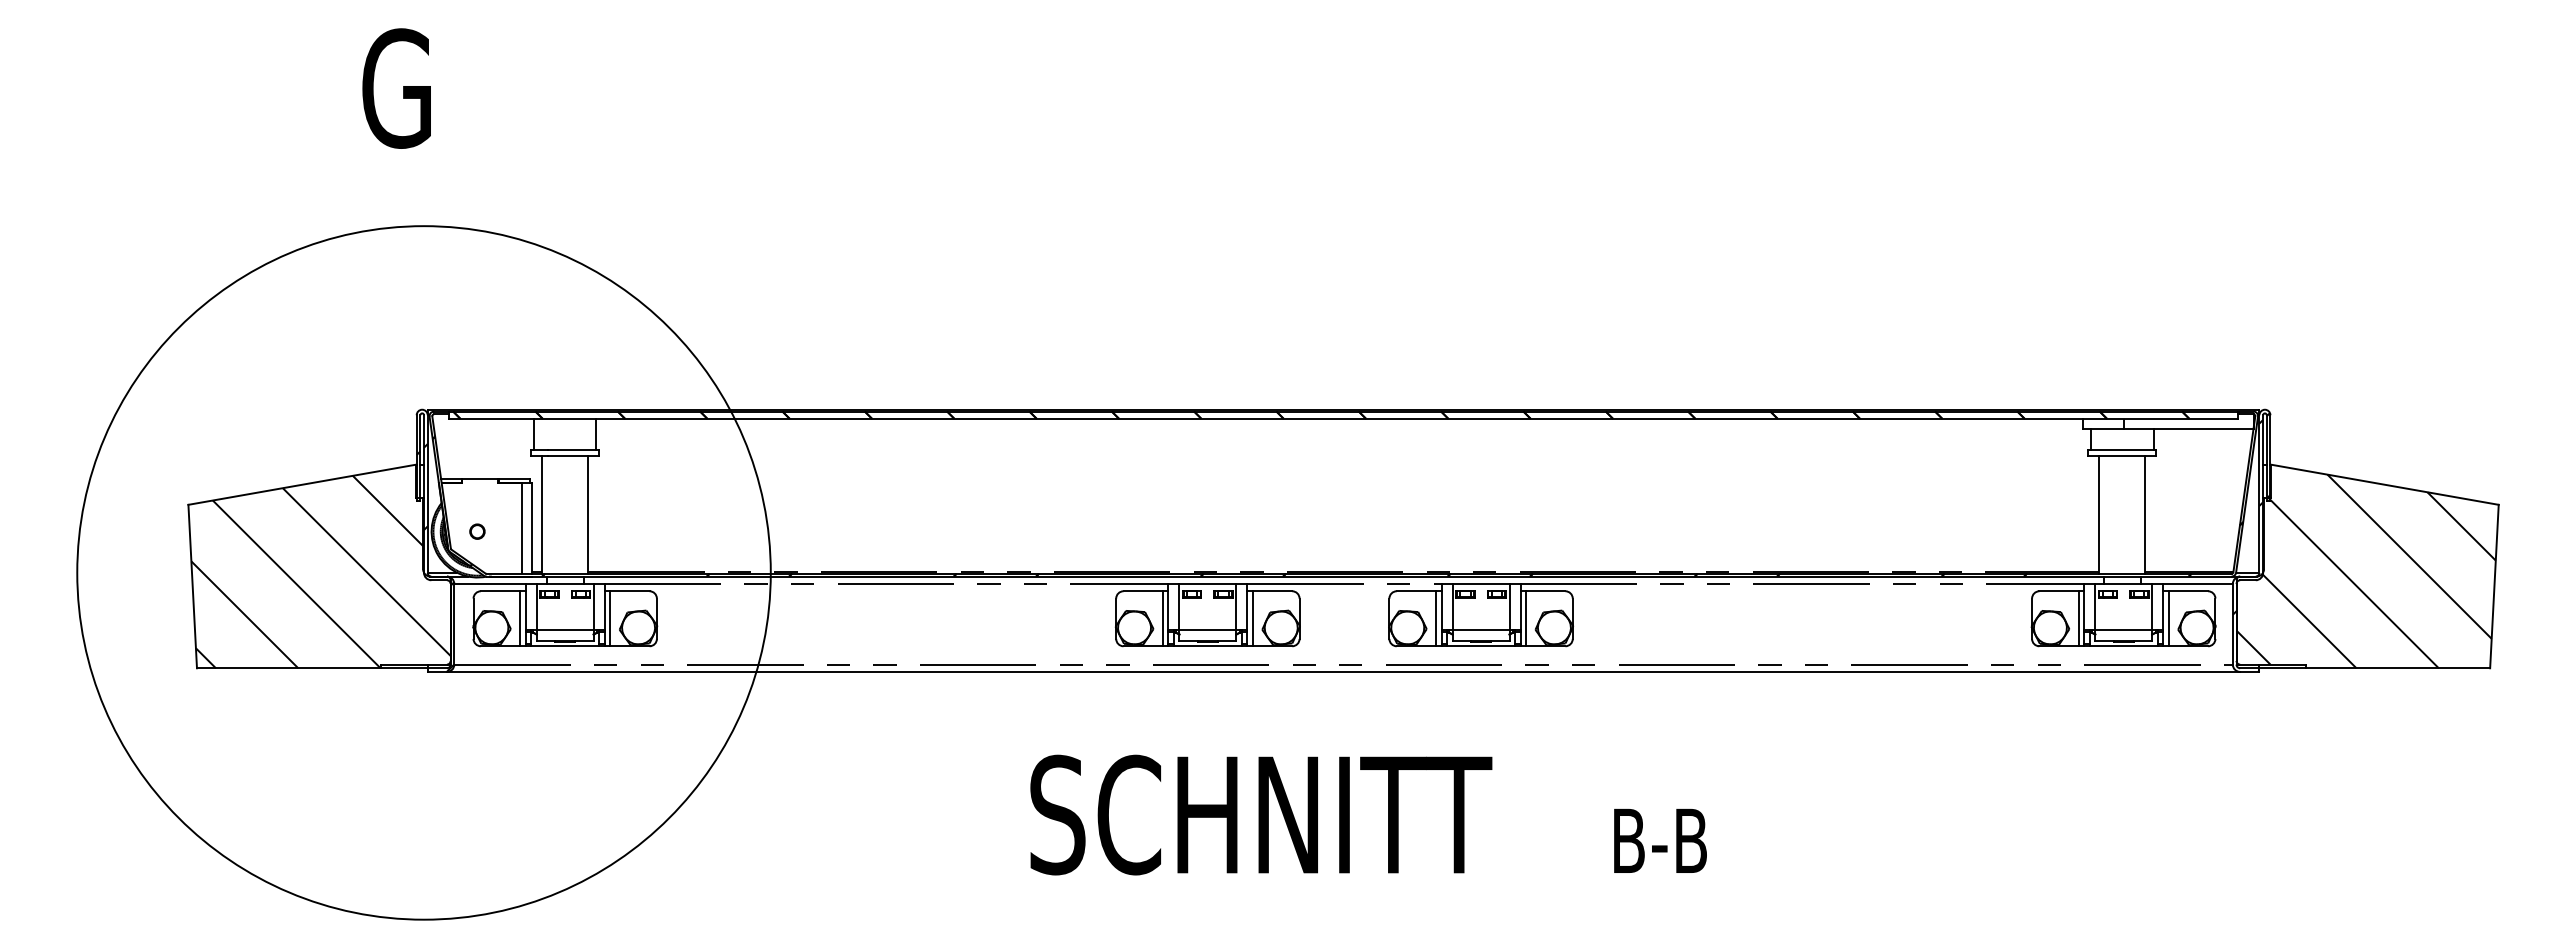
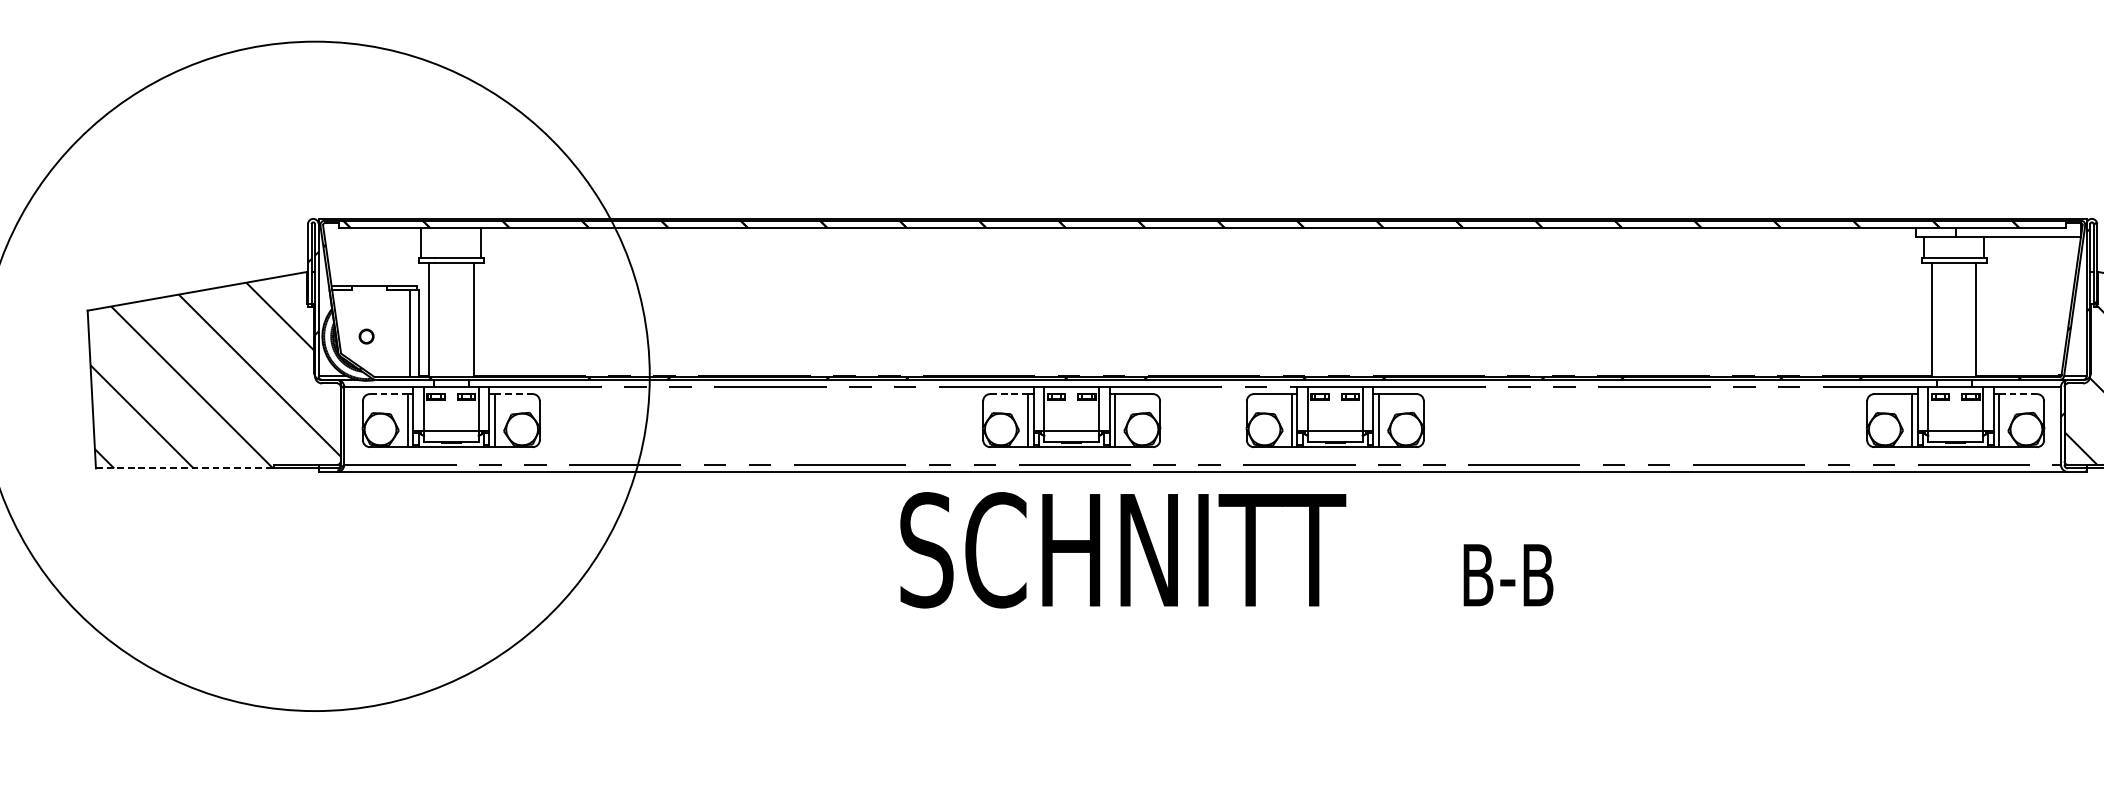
line: (500, 591) -> (388, 394), solid -> dashed
line: (629, 591) -> (513, 394), solid -> dashed
line: (1143, 591) -> (1009, 394), solid -> dashed
line: (2188, 591) -> (2018, 394), solid -> dashed
line: (288, 668) -> (184, 468), solid -> dashed
text: (1368, 814) -> (1226, 549), moved

